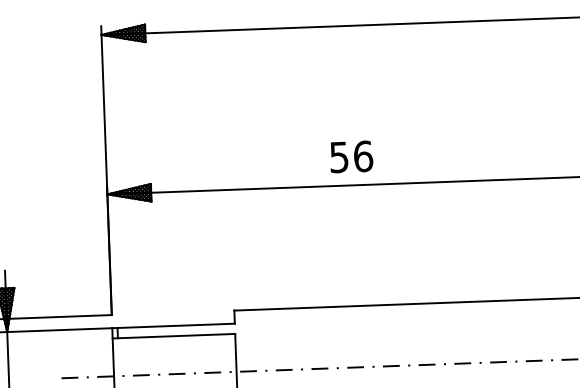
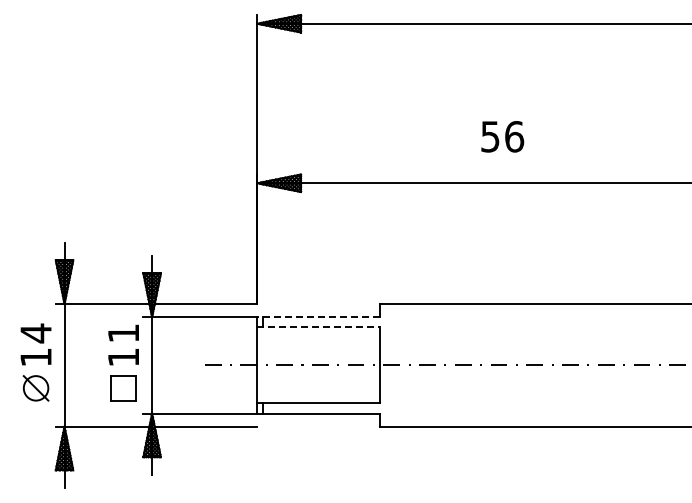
text: (351, 156) -> (502, 136), moved
line: (173, 326) -> (318, 317), solid -> dashed
line: (174, 336) -> (319, 327), solid -> dashed

